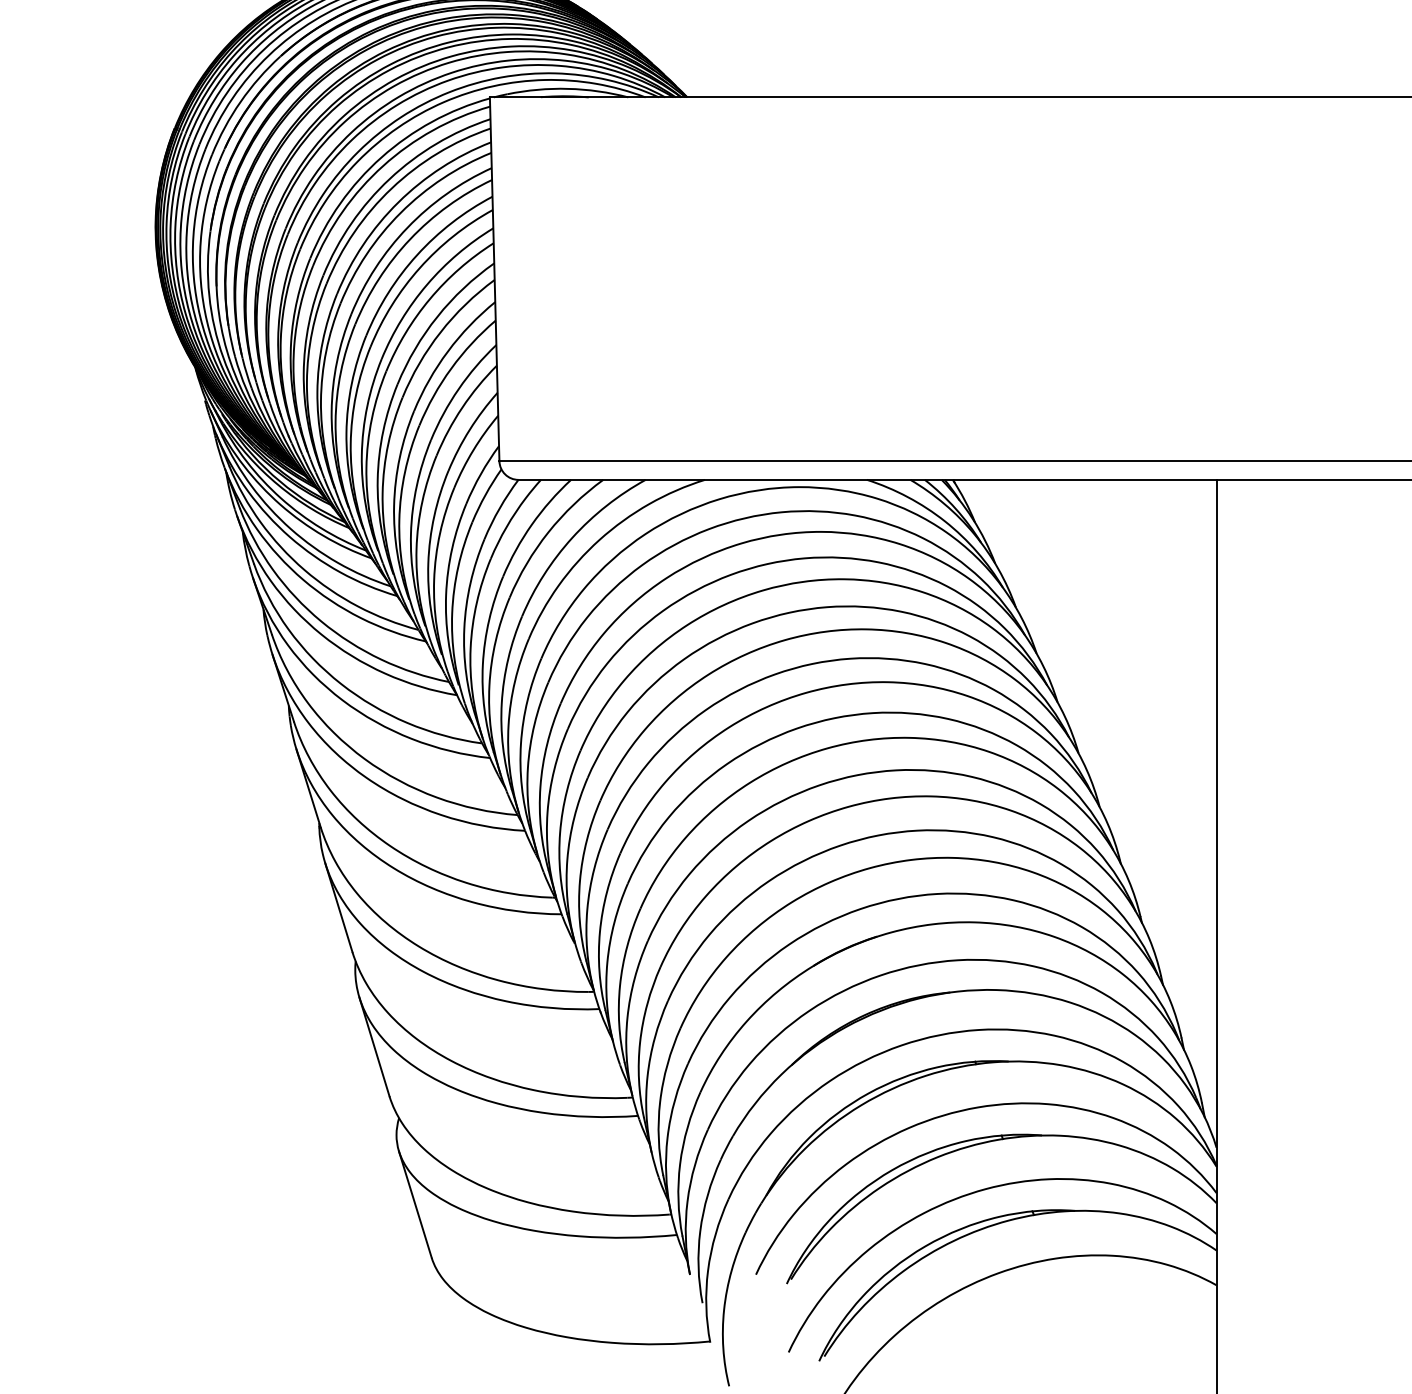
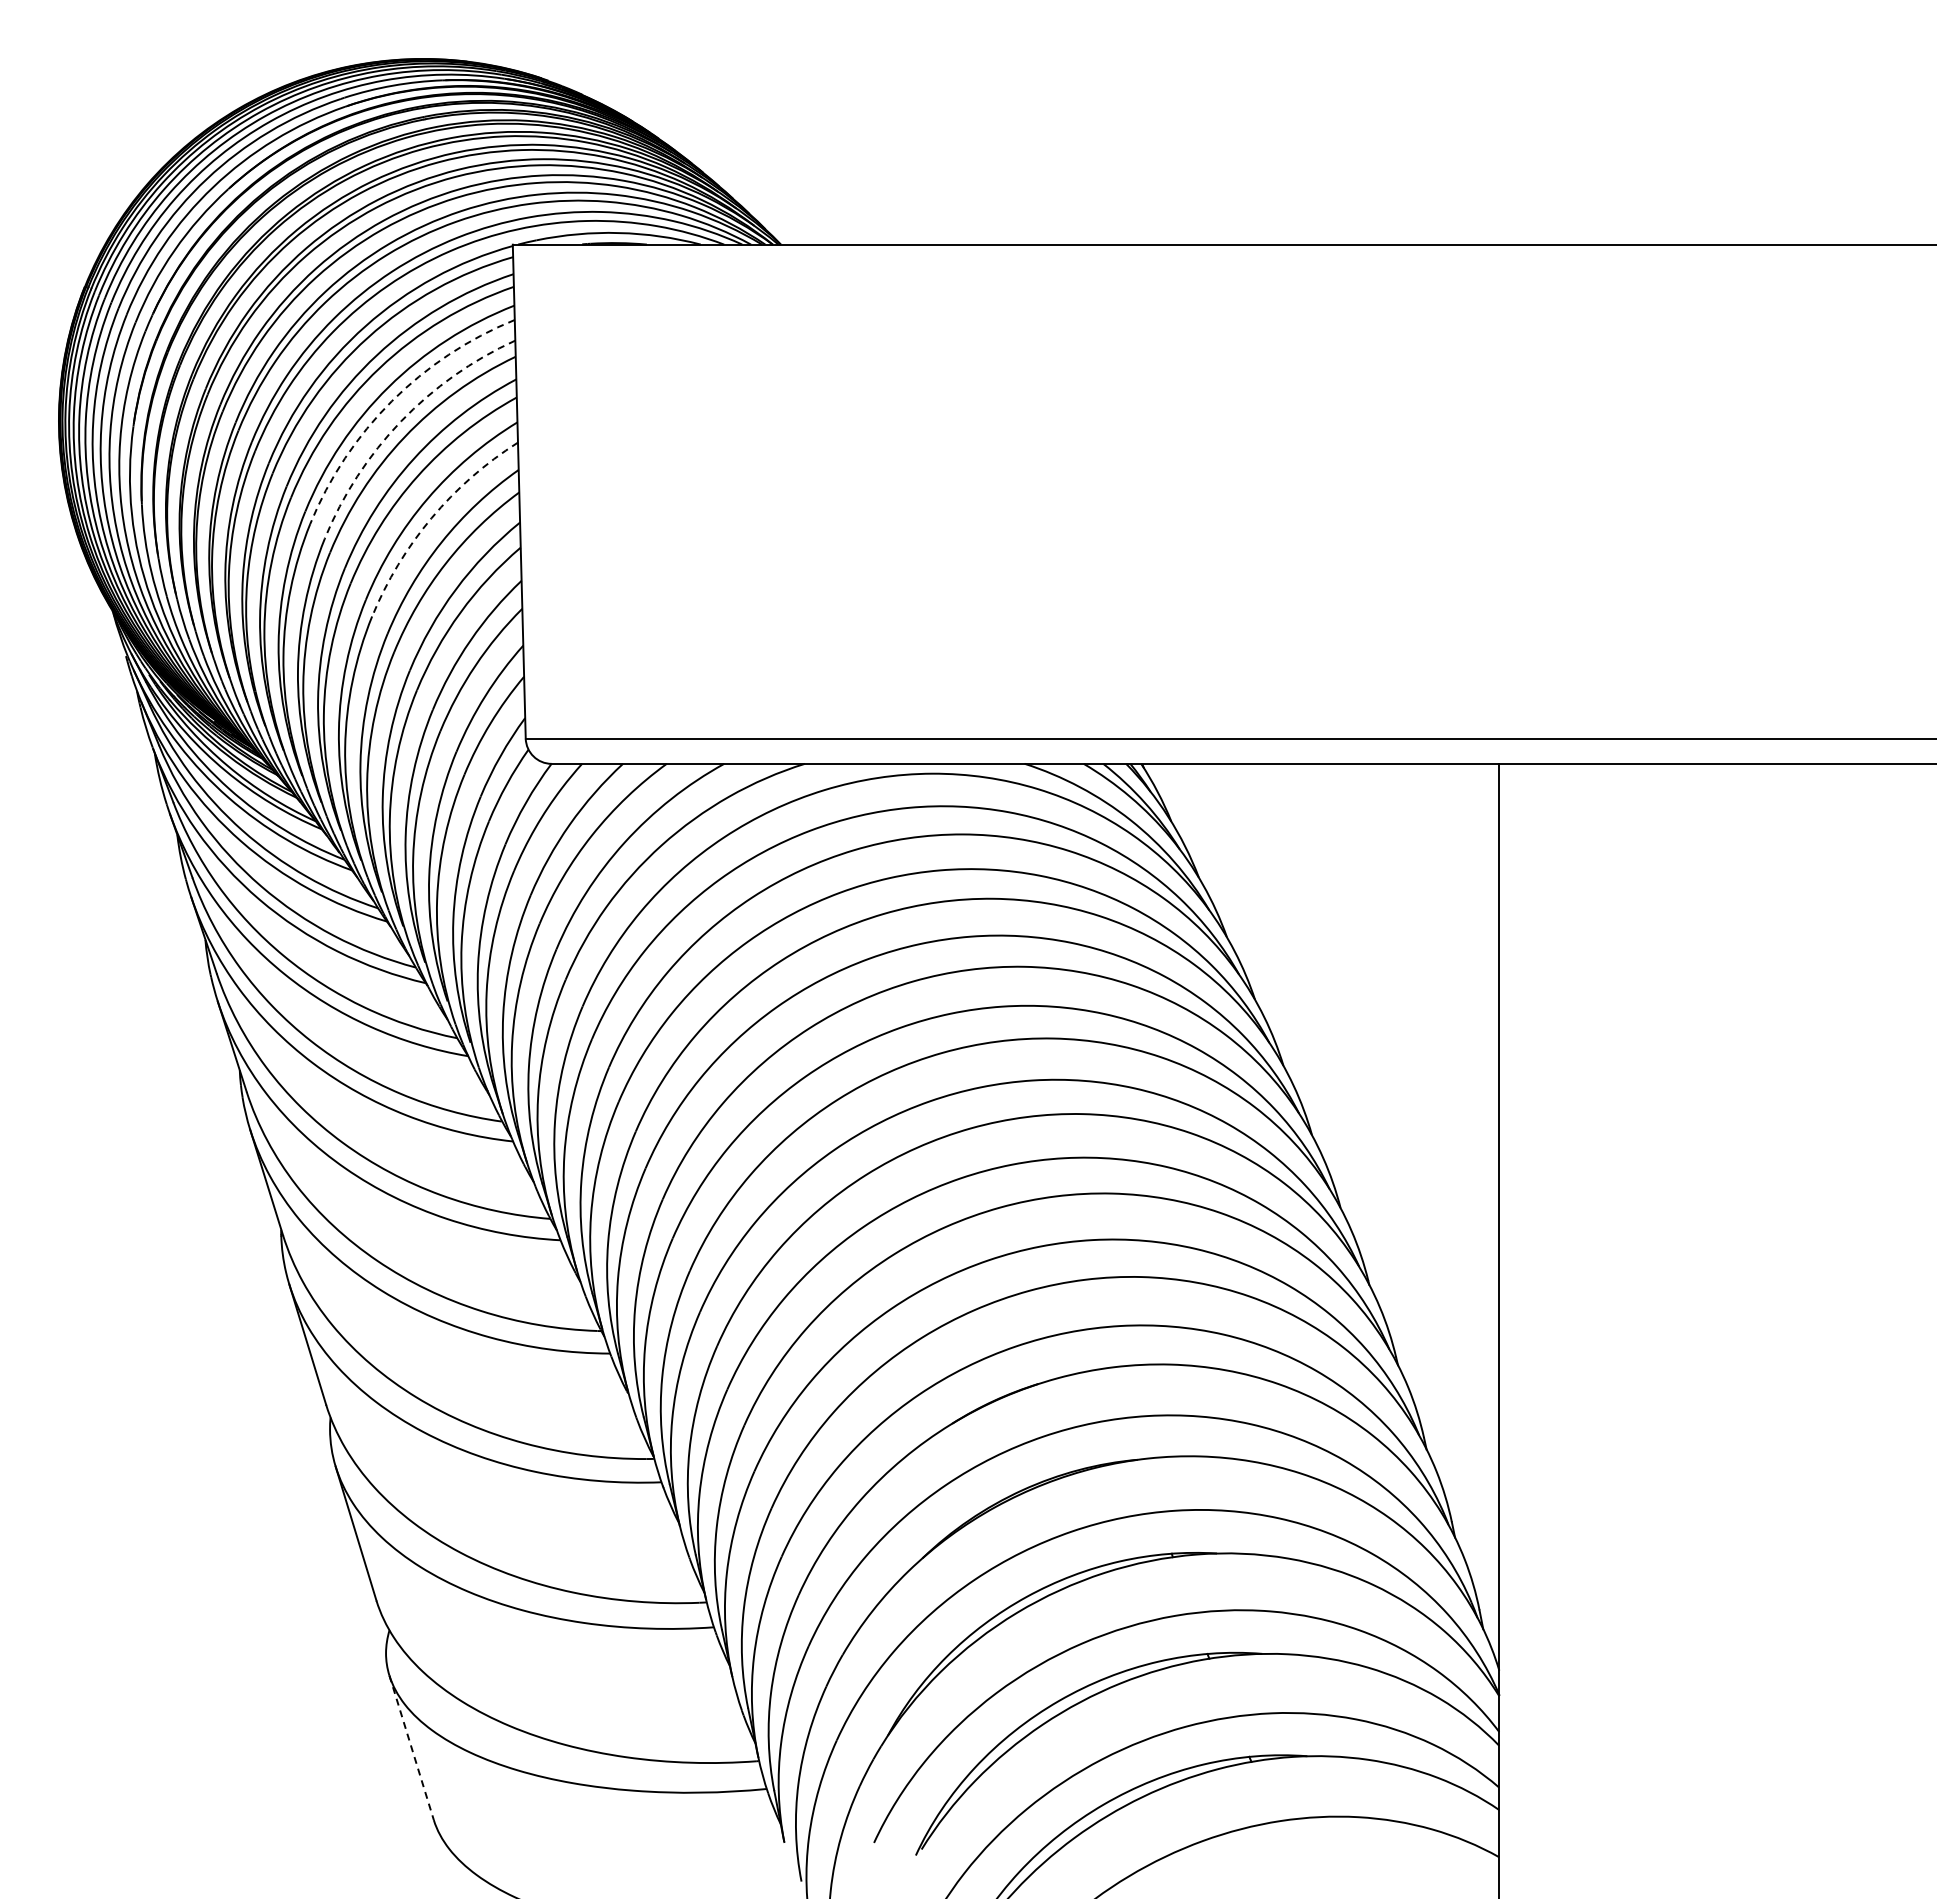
arc: (400, 212) -> (391, 401), solid -> dashed
arc: (407, 227) -> (401, 421), solid -> dashed
arc: (430, 299) -> (431, 518), solid -> dashed
line: (415, 1204) -> (411, 1747), solid -> dashed

